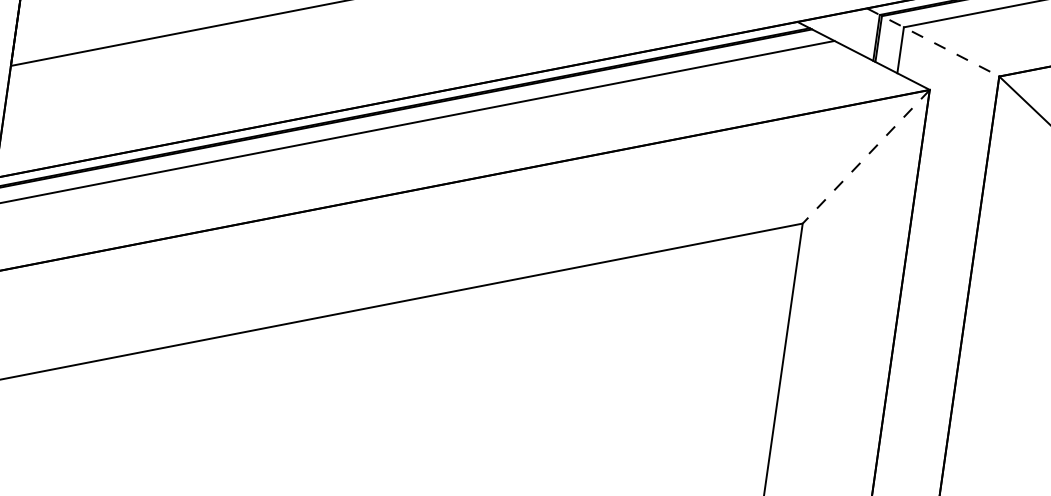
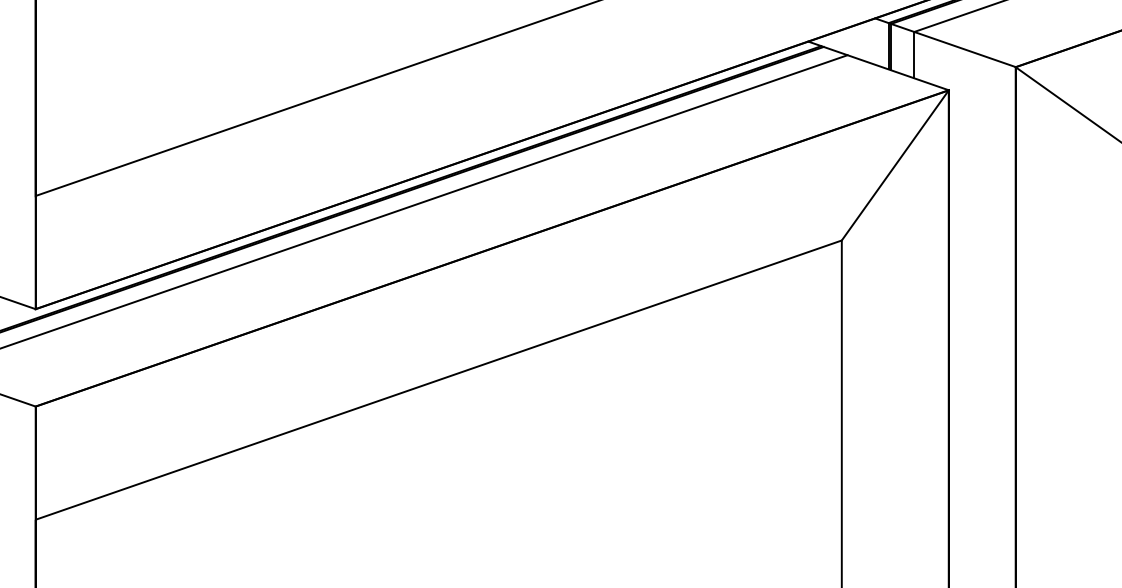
line: (933, 42) -> (945, 42), dashed -> solid
line: (865, 156) -> (894, 165), dashed -> solid

